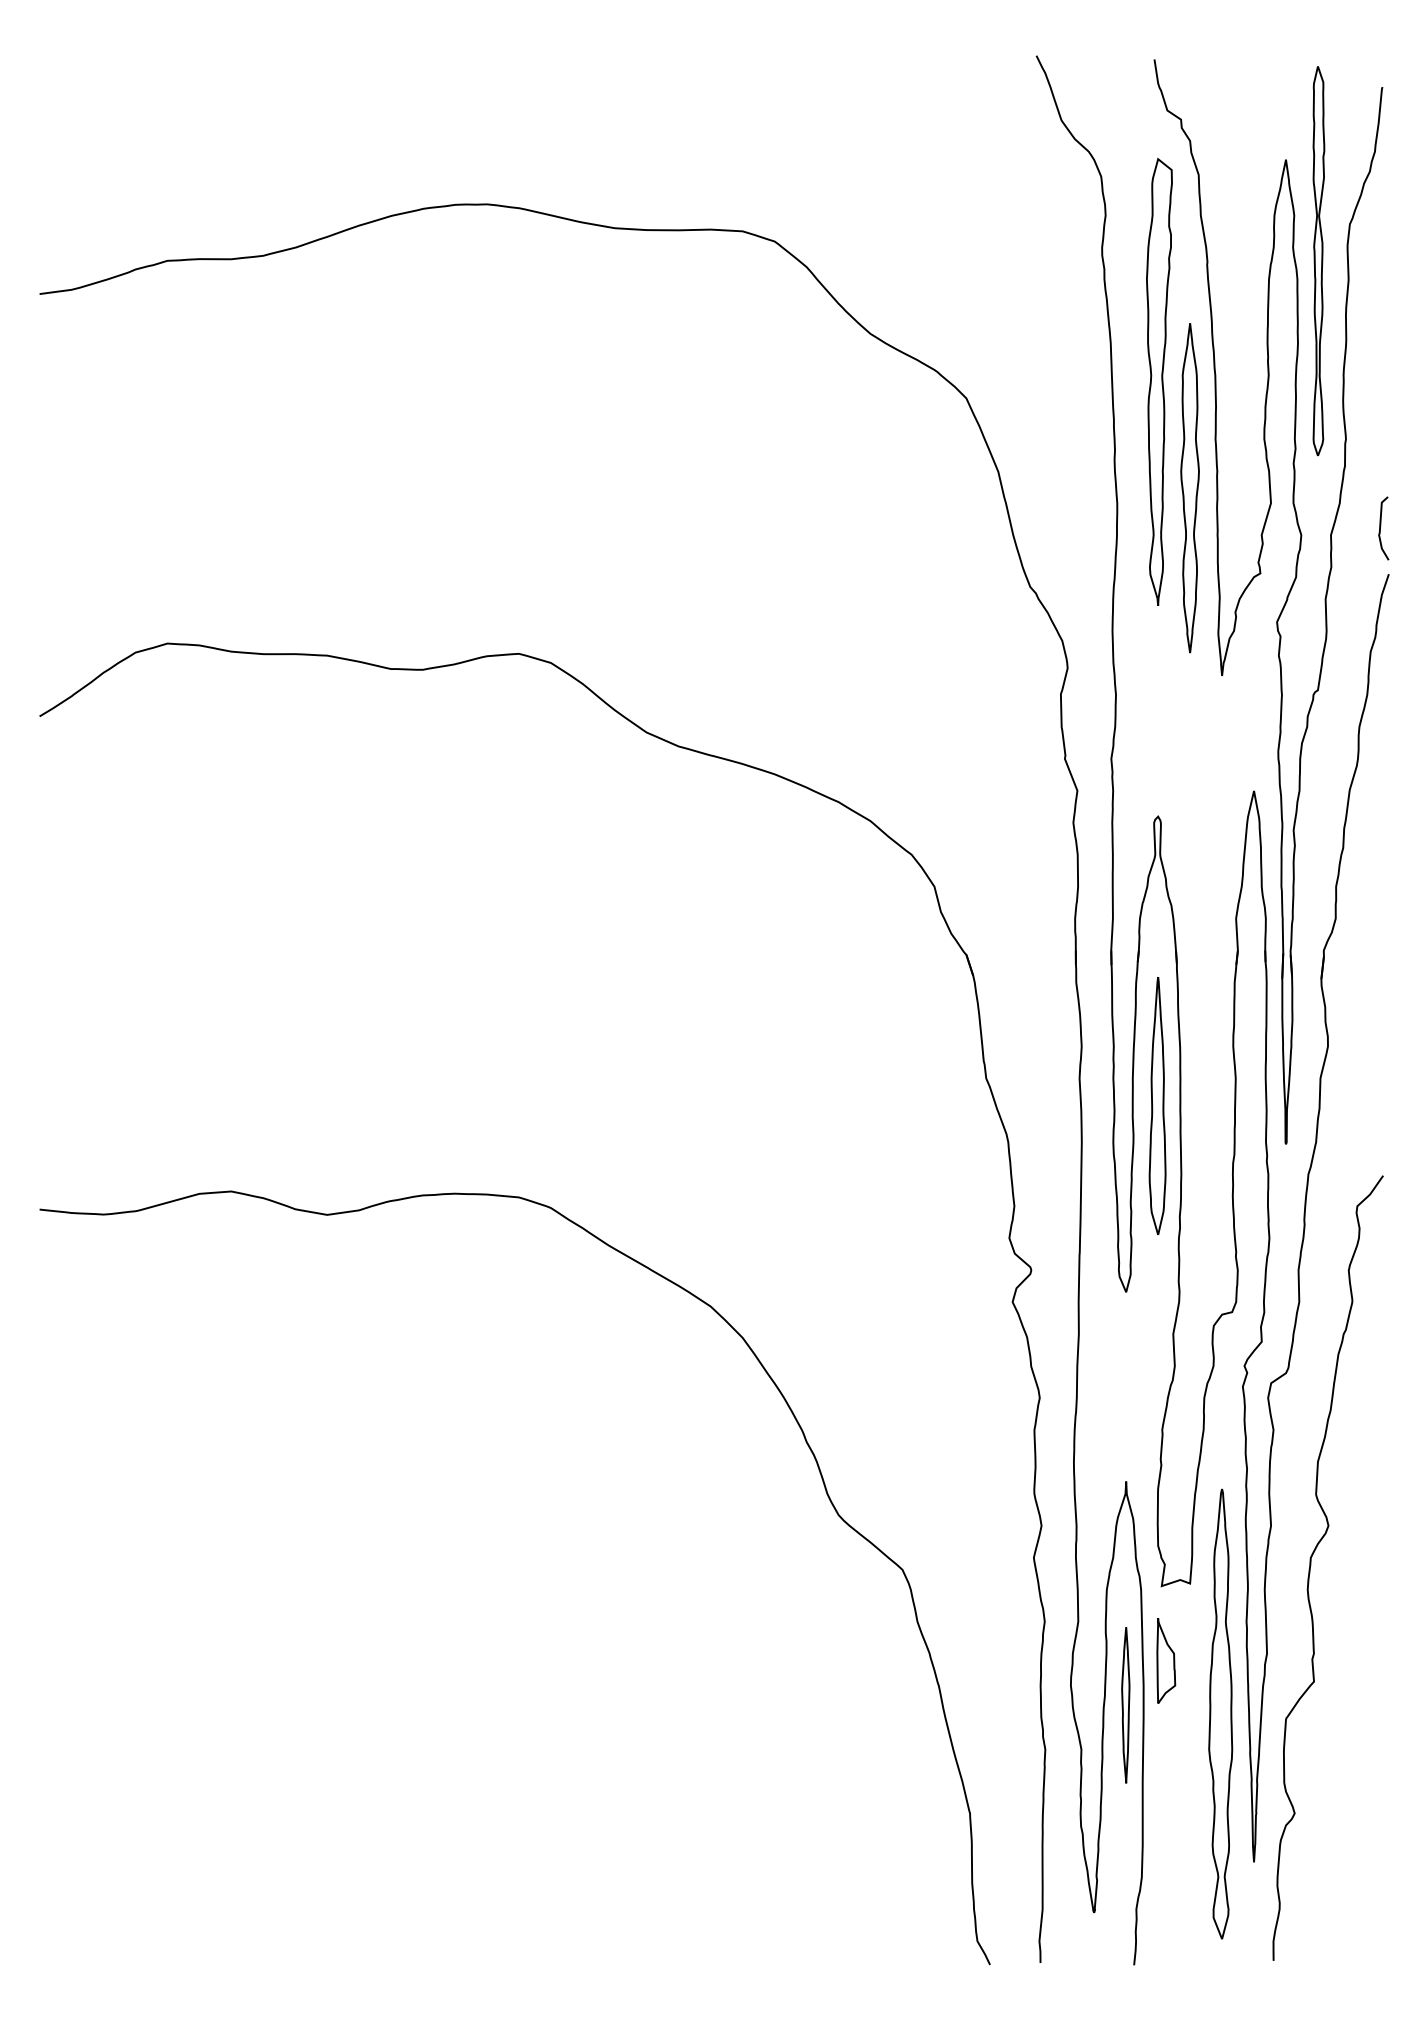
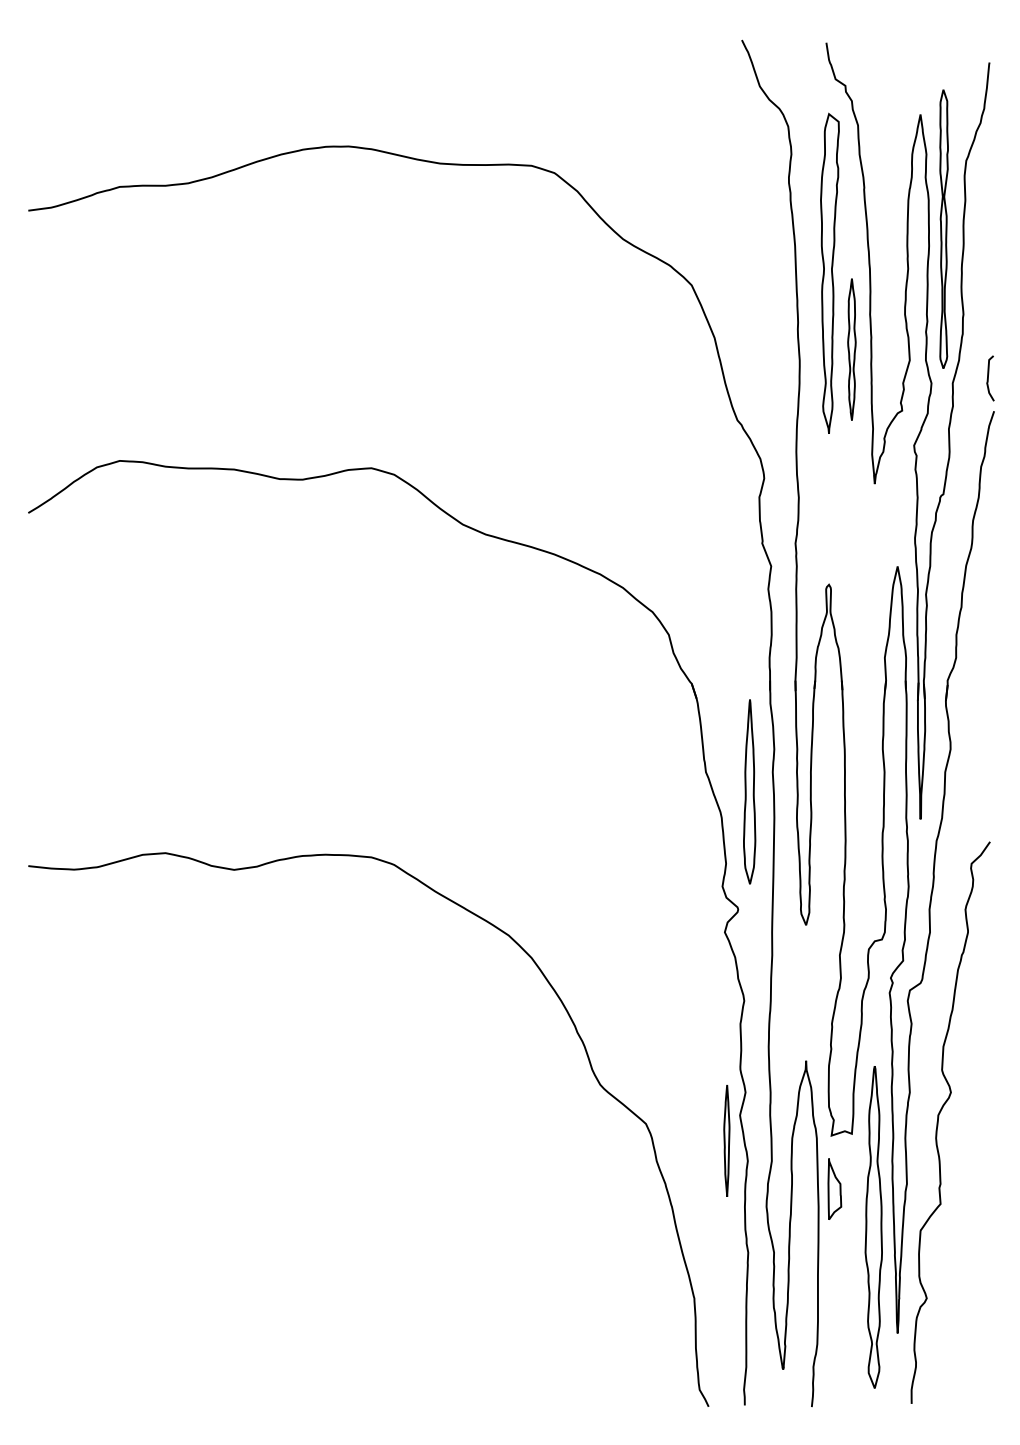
part: (1318, 260) -> (943, 228), moved
part: (1189, 487) -> (851, 349), size x0.6
part: (1157, 1105) -> (749, 791), moved
part: (1125, 1704) -> (726, 1140), moved

